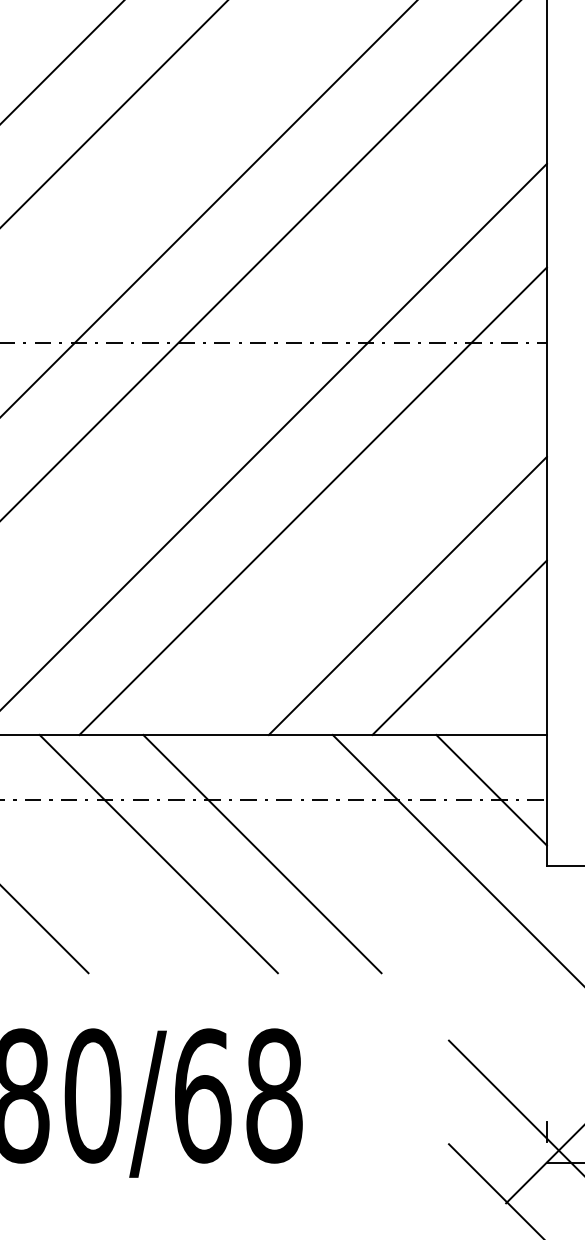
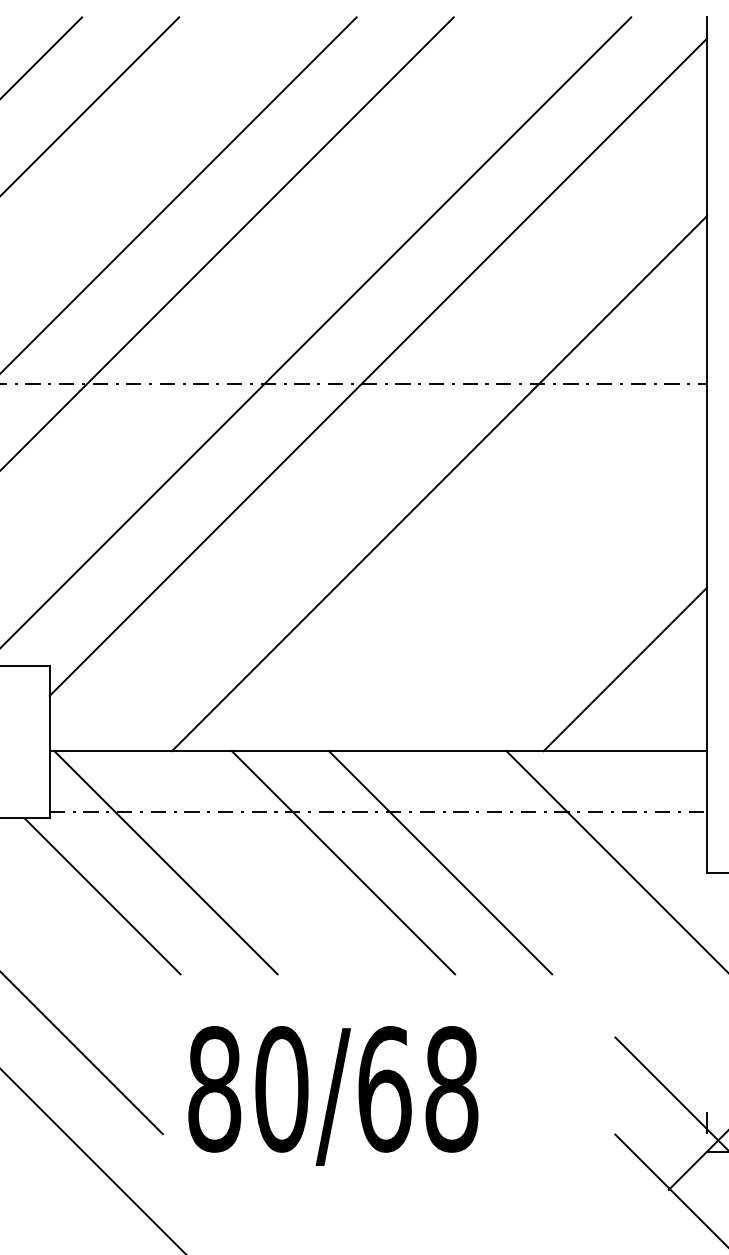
line: (313, 501) -> (488, 532), removed
line: (407, 595) -> (576, 620), removed
line: (491, 789) -> (655, 802), removed

